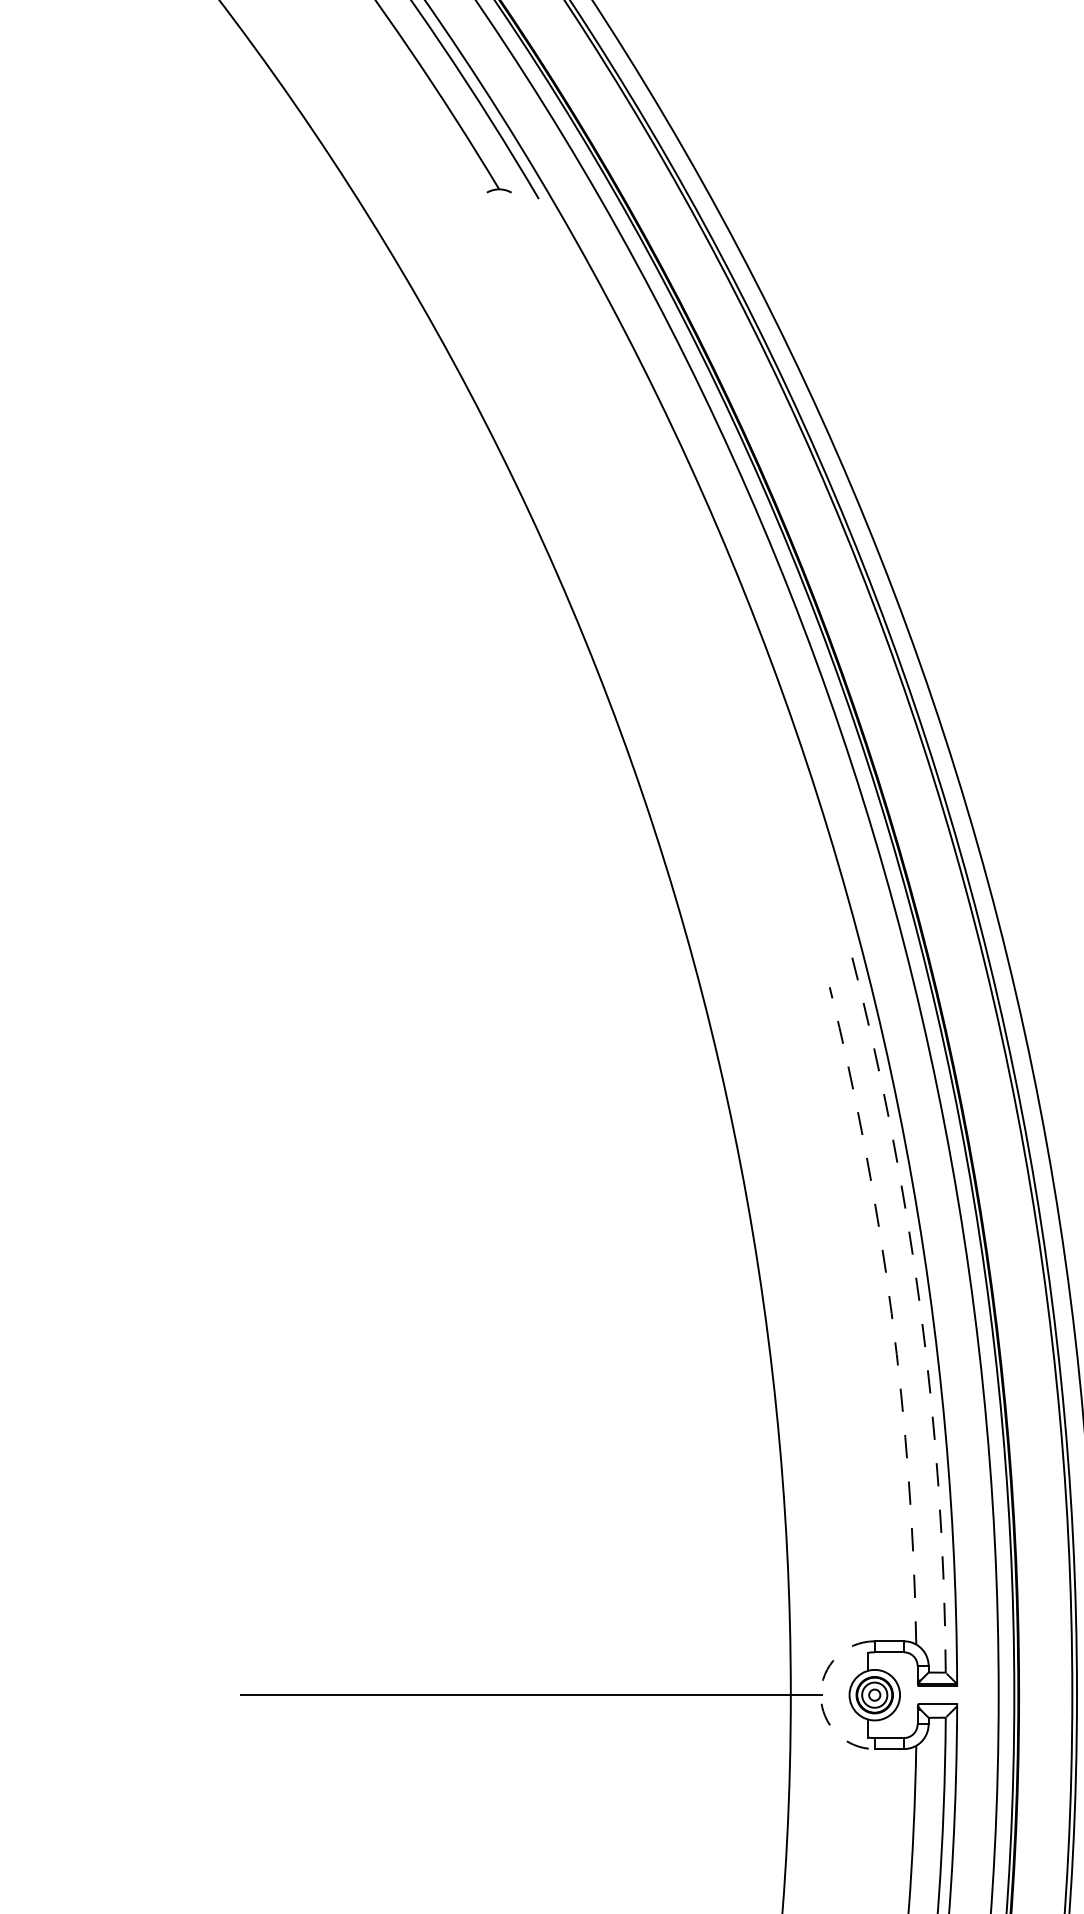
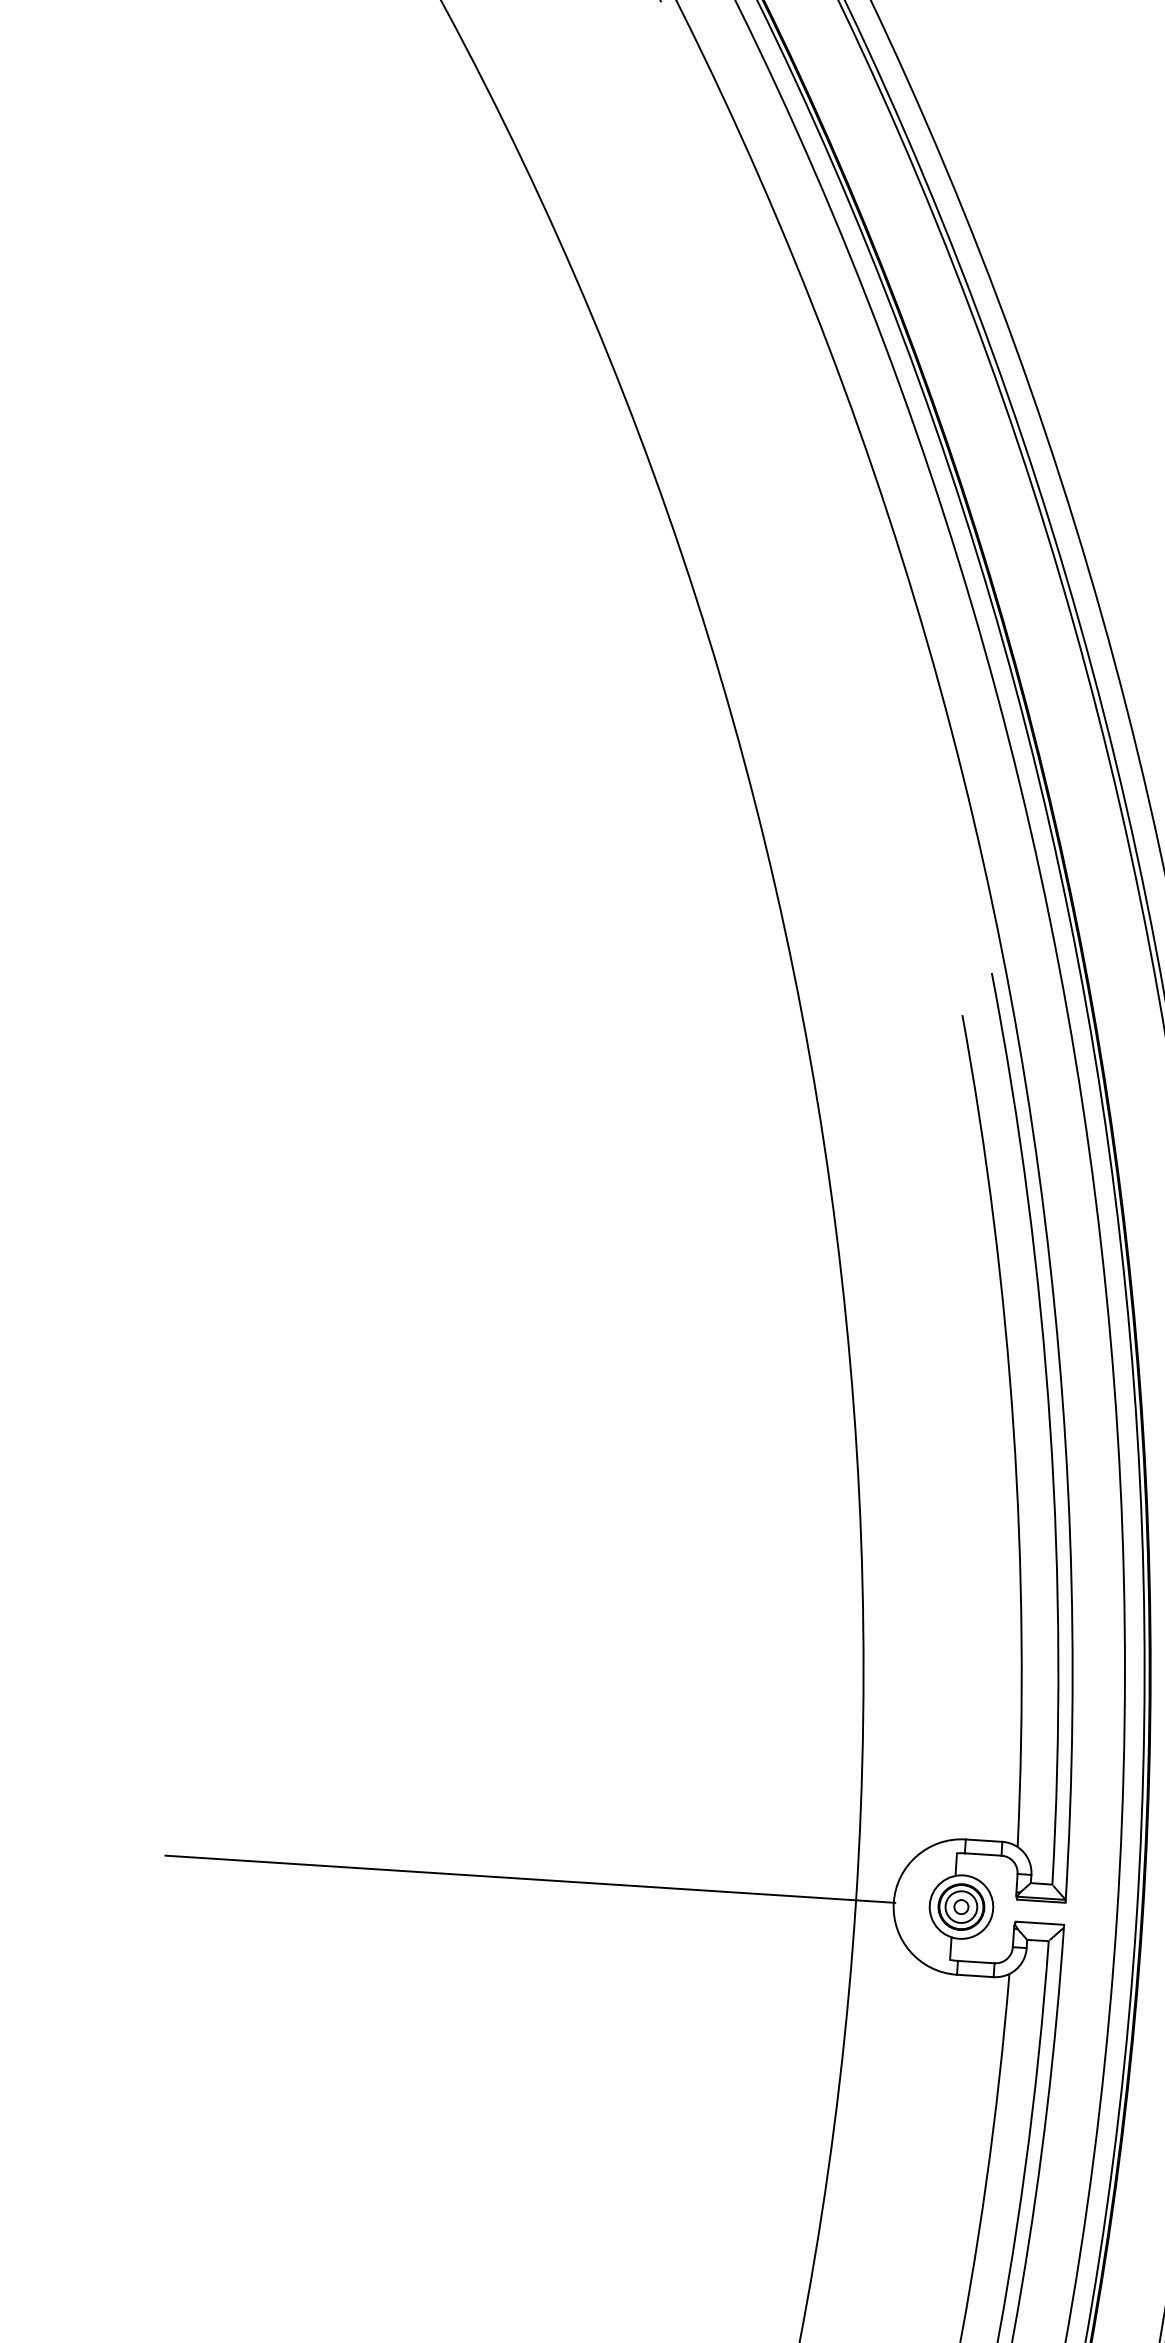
arc: (920, 1309) -> (1050, 1426), dashed -> solid
arc: (891, 1313) -> (1013, 1429), dashed -> solid
arc: (820, 1695) -> (893, 1903), dashed -> solid

